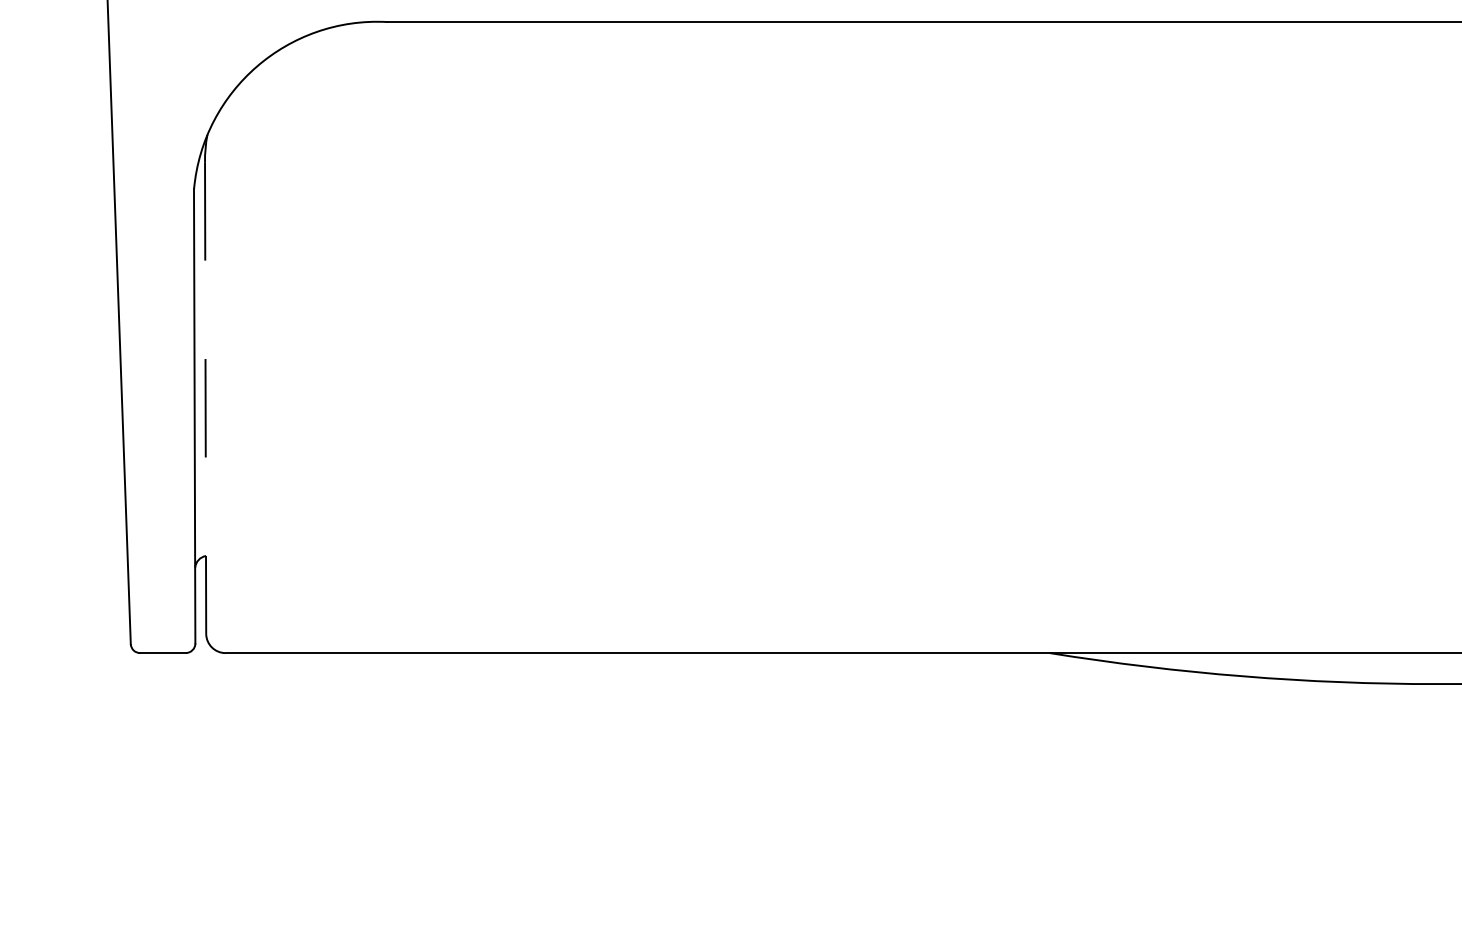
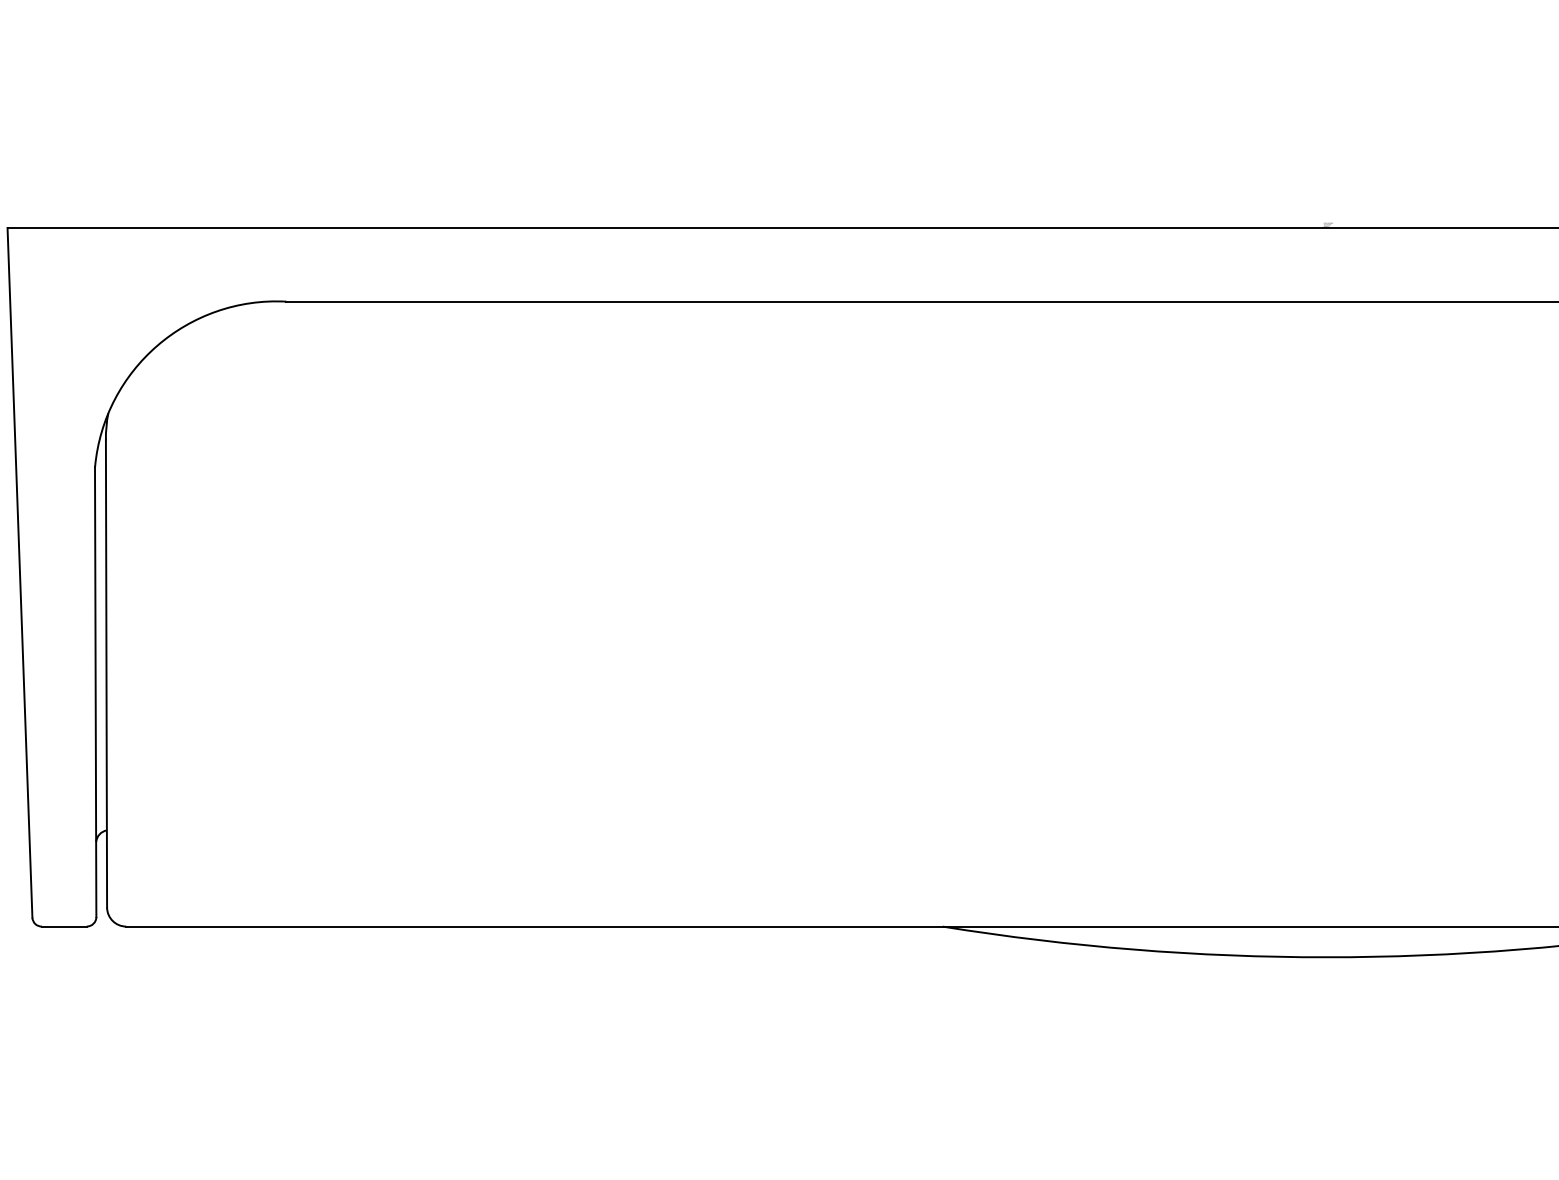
line: (205, 398) -> (106, 674), dashed -> solid

